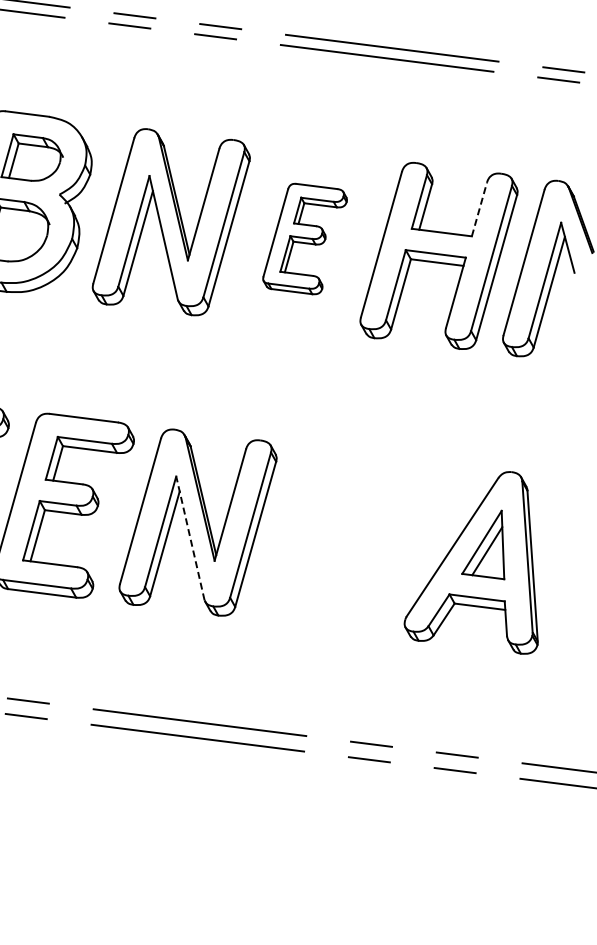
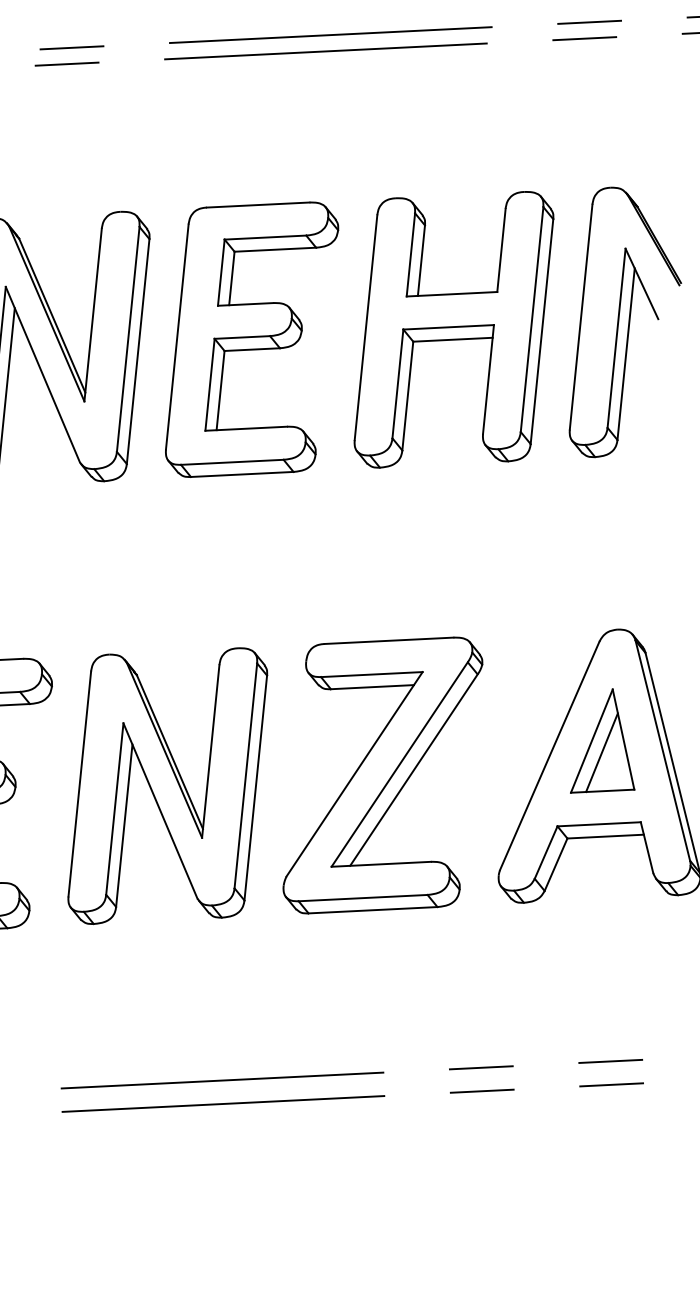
line: (479, 209) -> (501, 250), dashed -> solid
part: (304, 238) -> (250, 338), size x1.67
line: (190, 538) -> (160, 811), dashed -> solid
part: (340, 540) -> (382, 775), added

